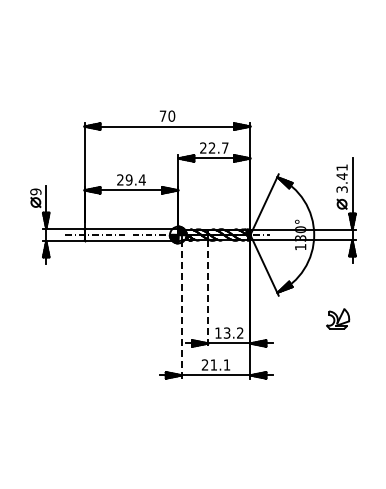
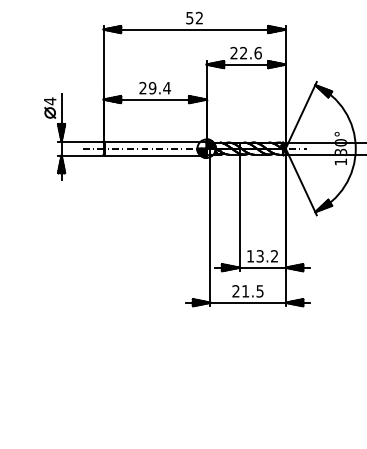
text: (167, 115) -> (194, 17), 70 -> 52
text: (225, 147) -> (258, 52), 22.7 -> 22.6
text: (35, 191) -> (49, 100), 9 -> 4
line: (208, 294) -> (239, 213), dashed -> solid
line: (181, 310) -> (210, 231), dashed -> solid
text: (226, 364) -> (259, 290), 21.1 -> 21.5

